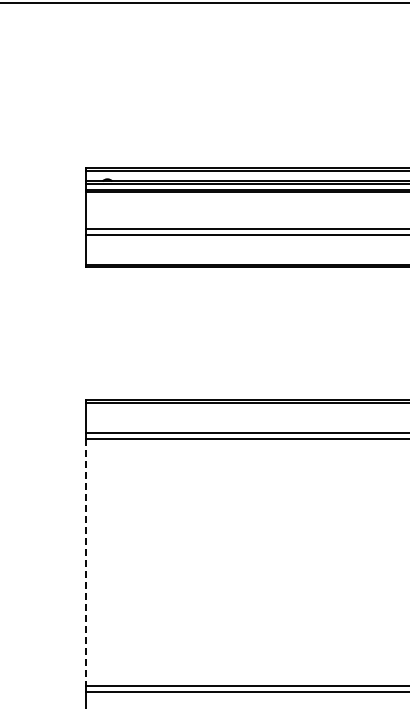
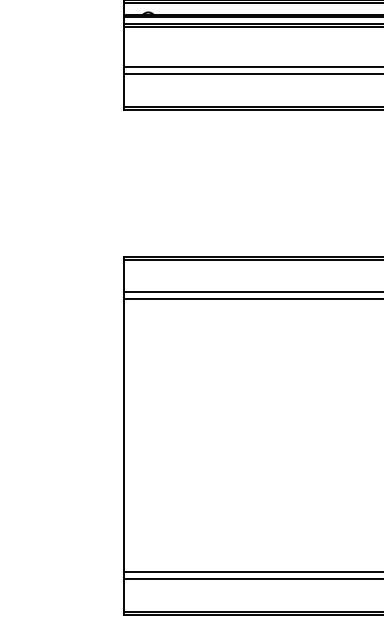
line: (85, 562) -> (124, 435), dashed -> solid

